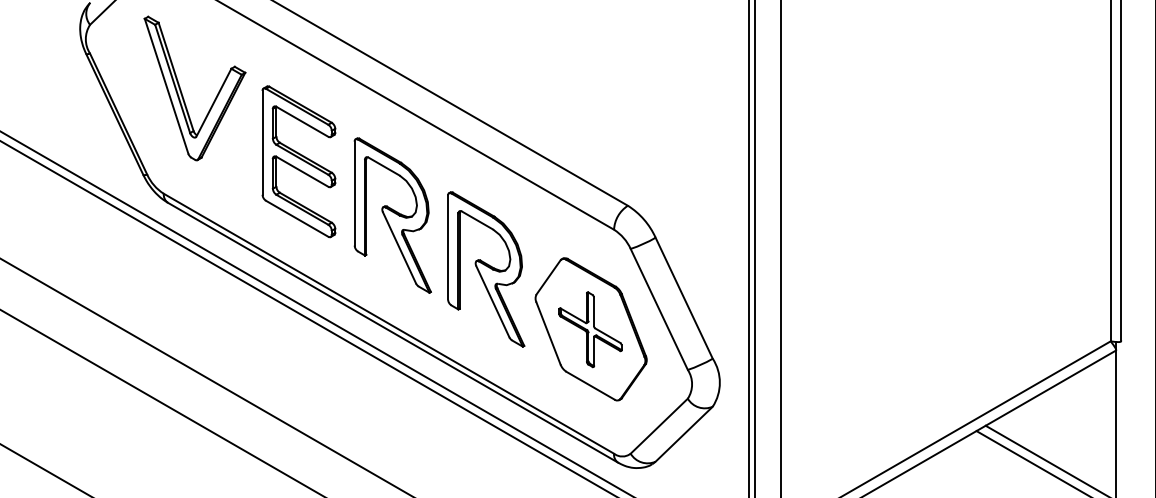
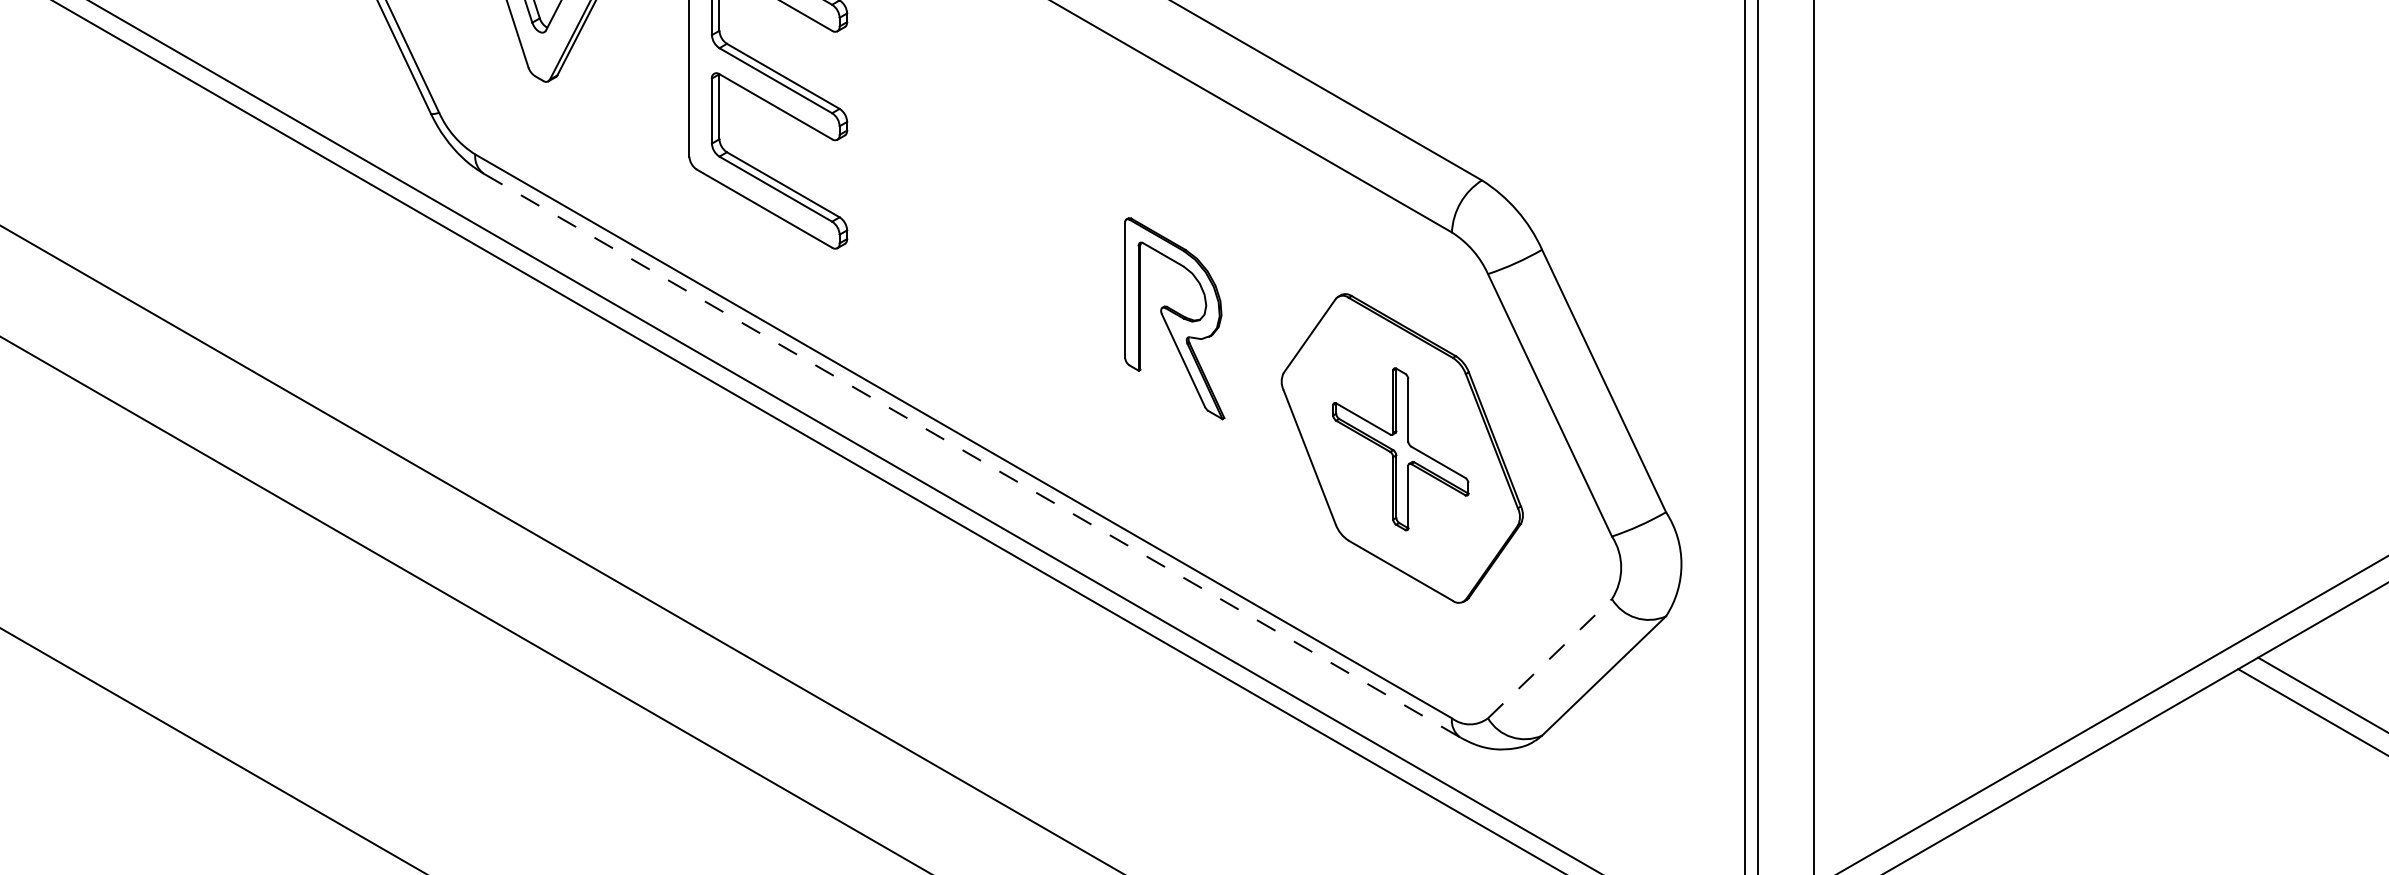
part: (392, 215) -> (971, 201), removed
part: (486, 269) -> (1175, 318), size x0.6
line: (393, 332) -> (973, 455), solid -> dashed
line: (659, 426) -> (1550, 659), solid -> dashed

